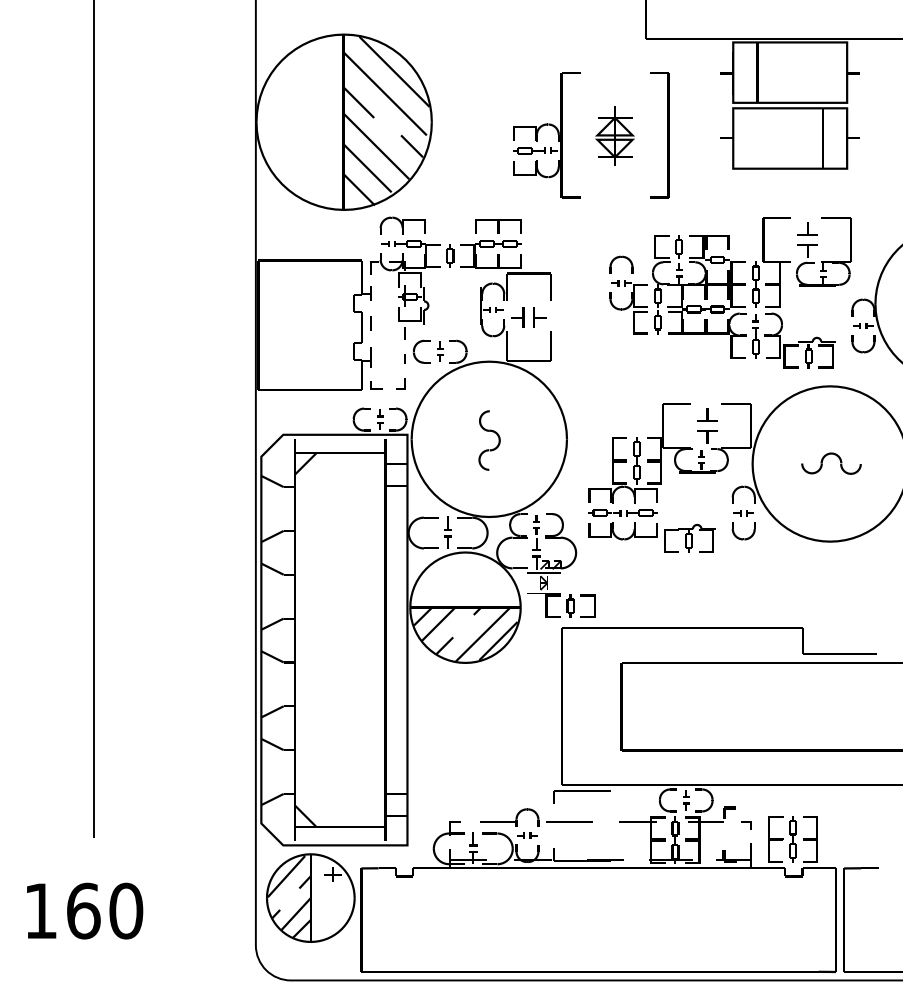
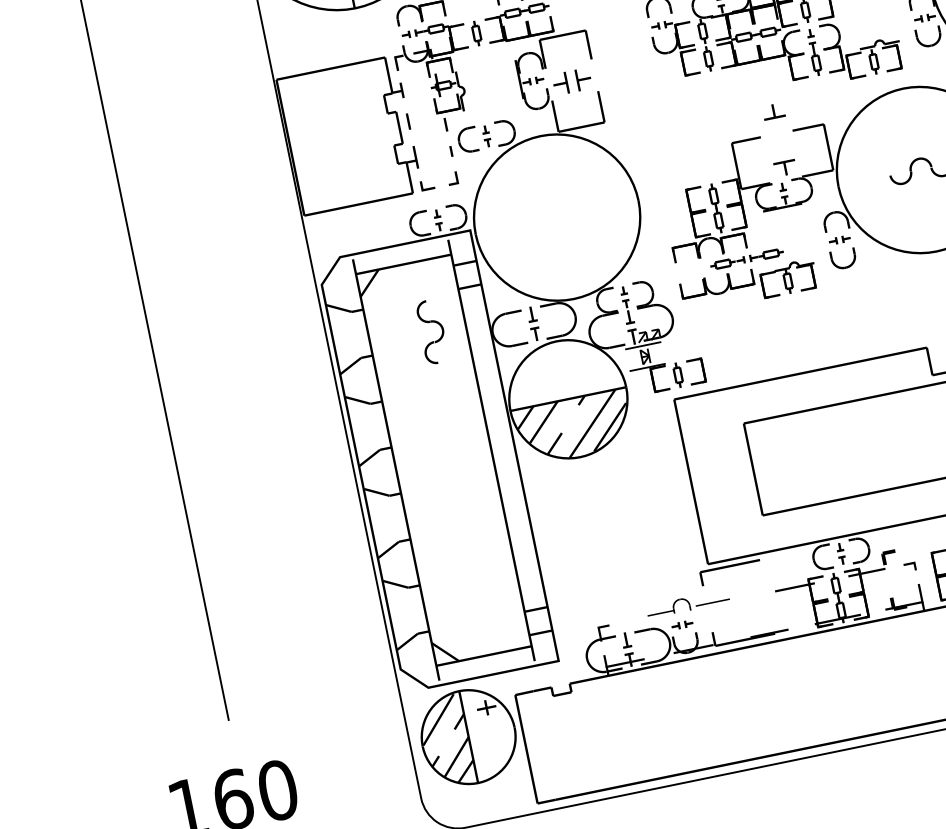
part: (707, 414) -> (773, 111), moved
part: (492, 432) -> (433, 322), moved
part: (622, 512) -> (746, 258), moved
part: (536, 817) -> (687, 603), size x0.7

